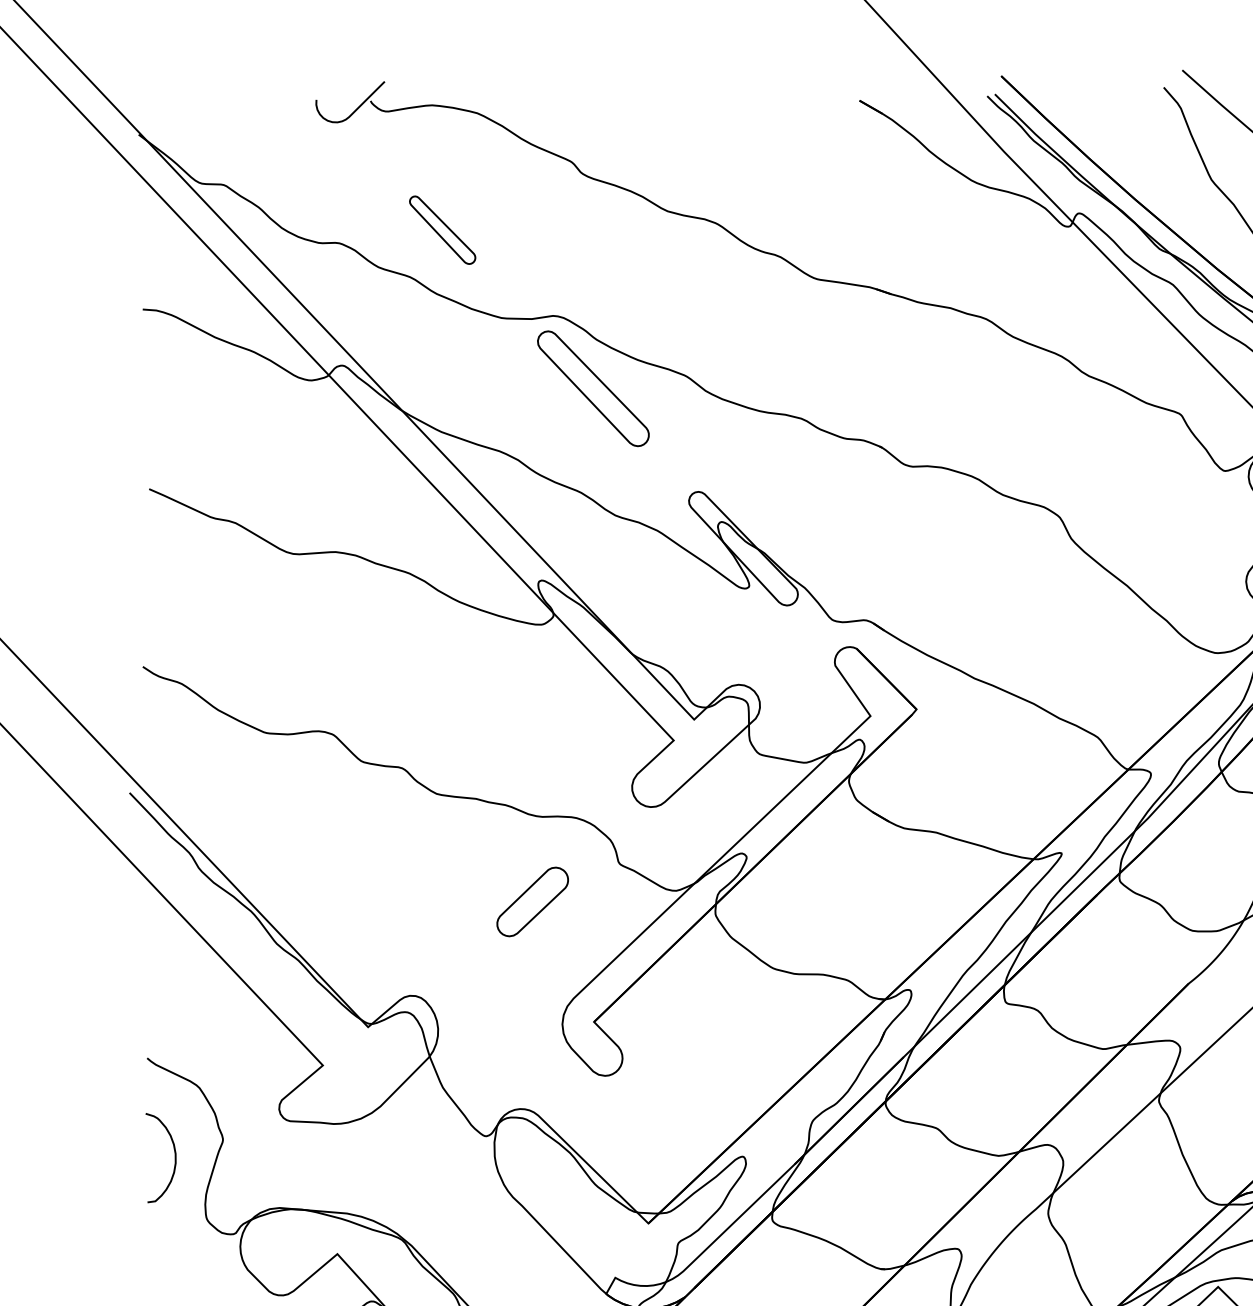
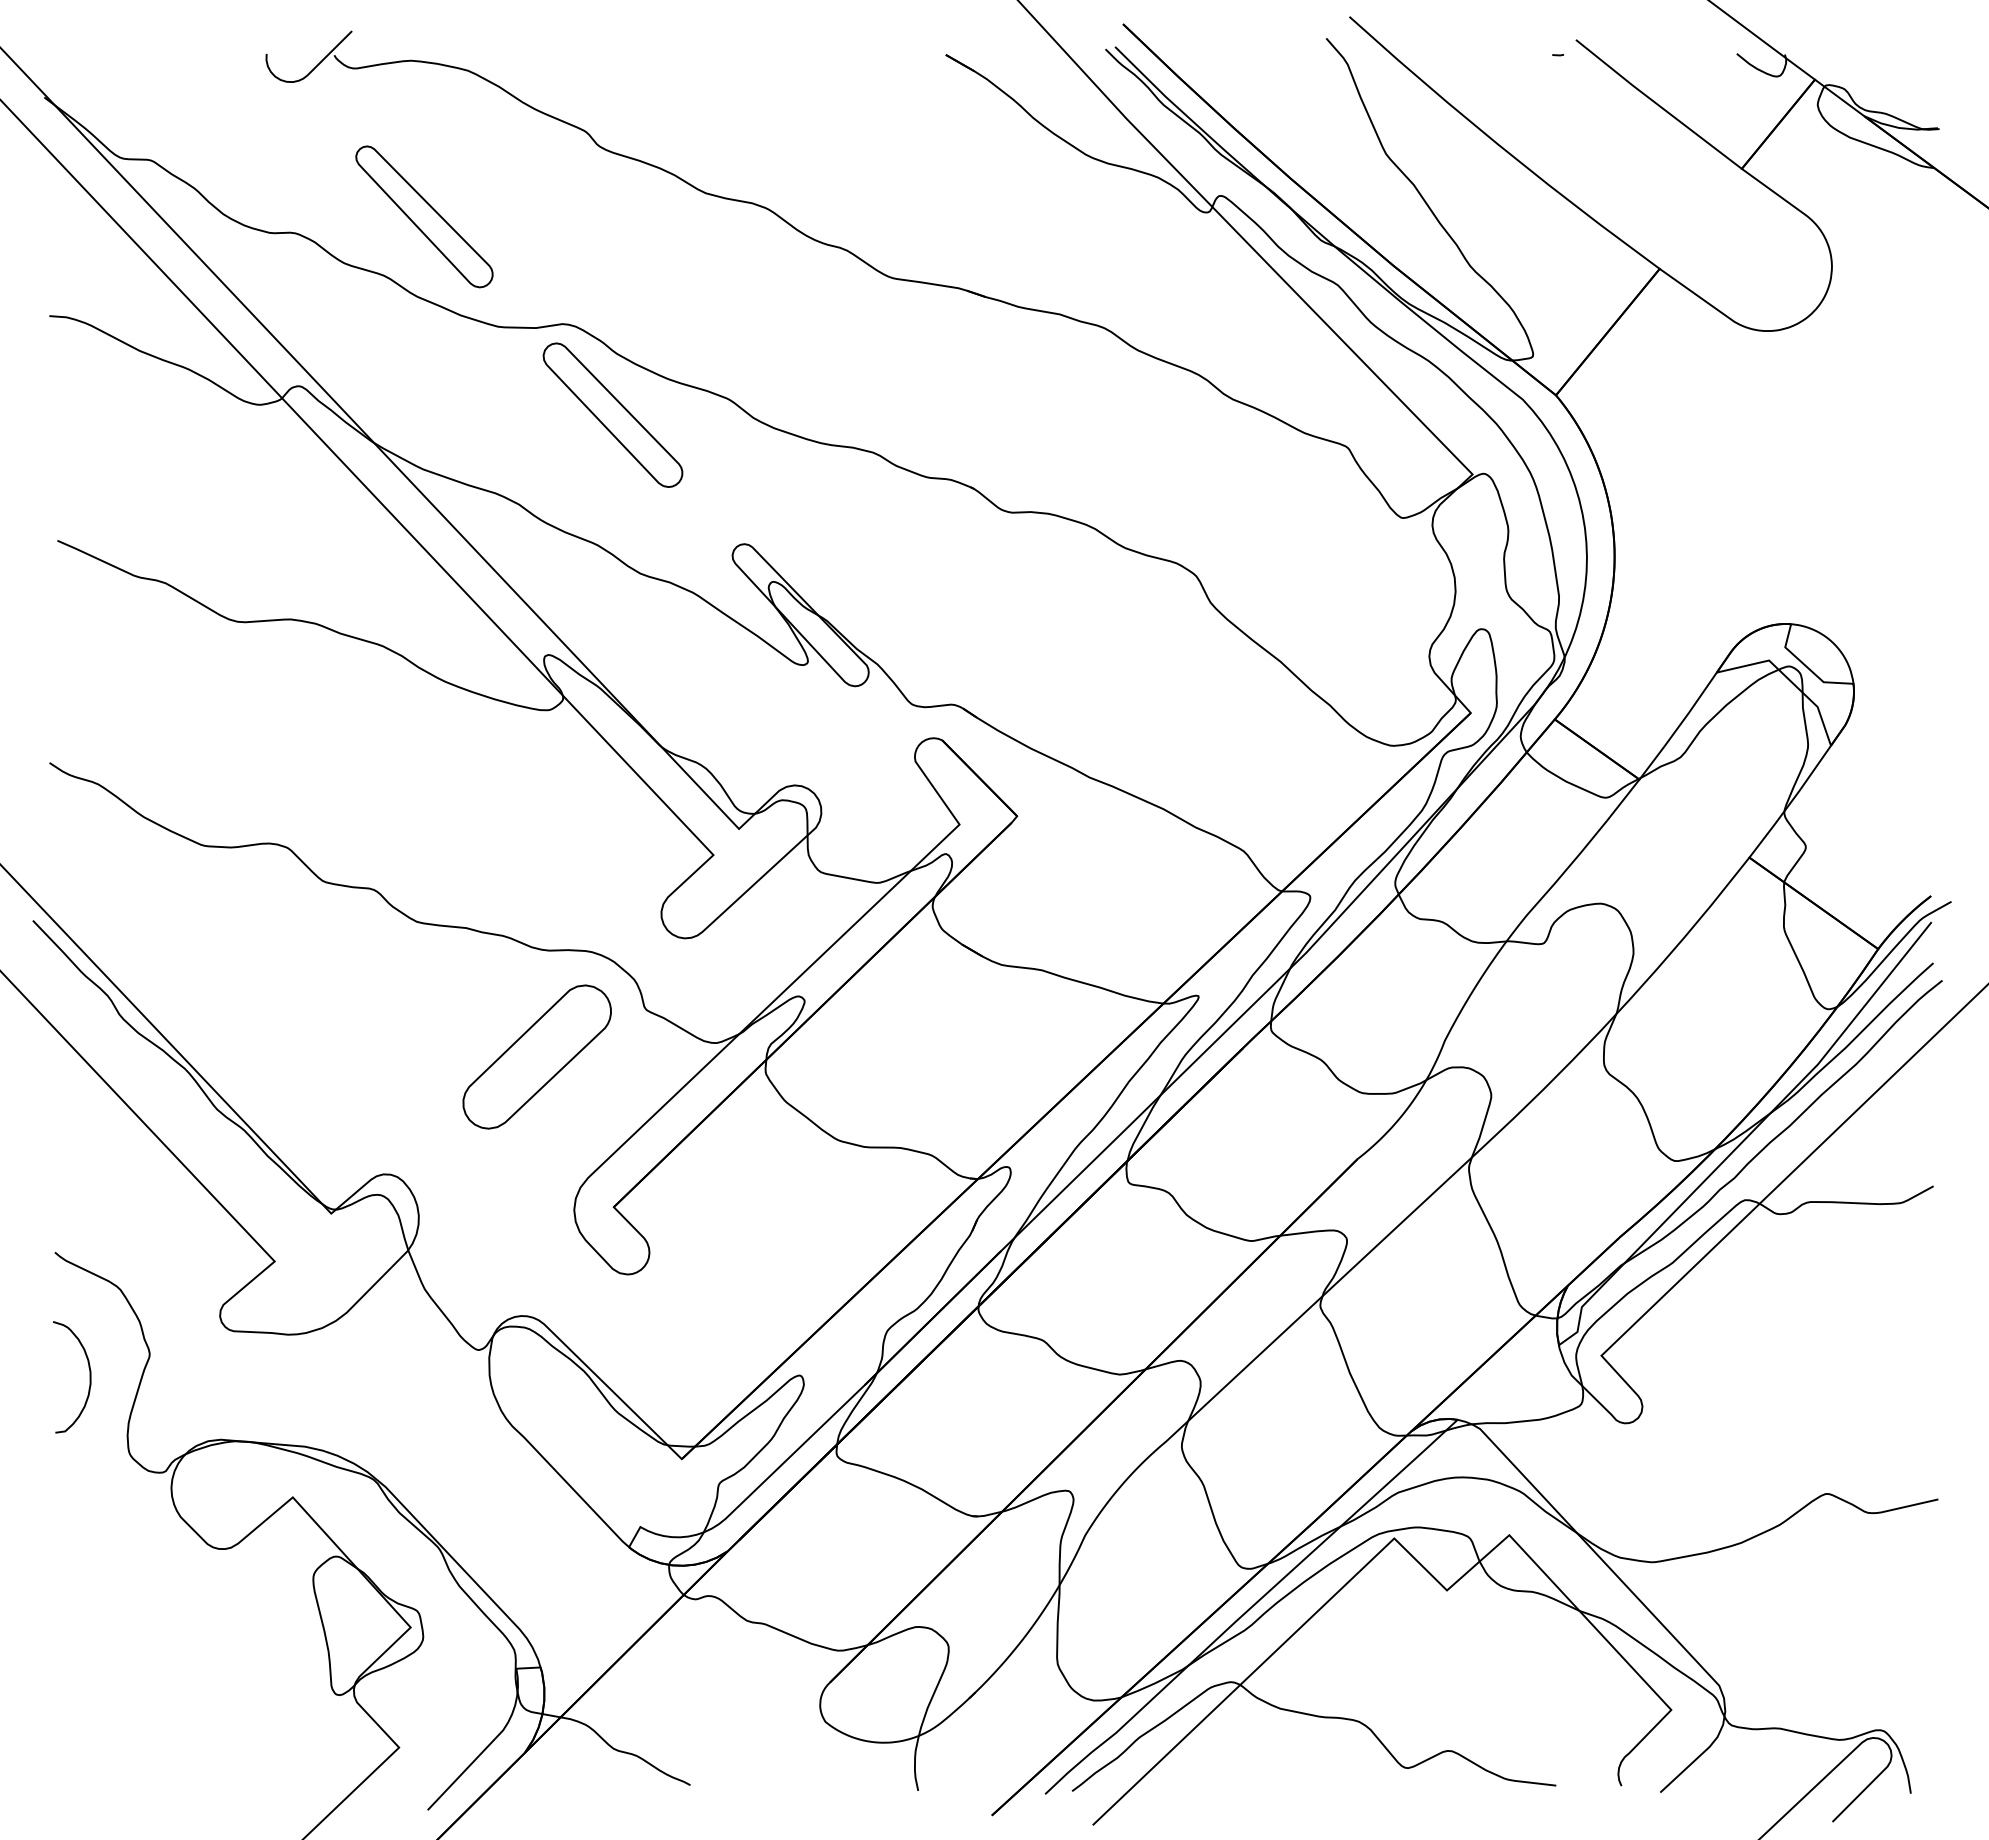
part: (442, 229) -> (424, 216), size x1.67
part: (532, 901) -> (536, 1056), size x1.67

